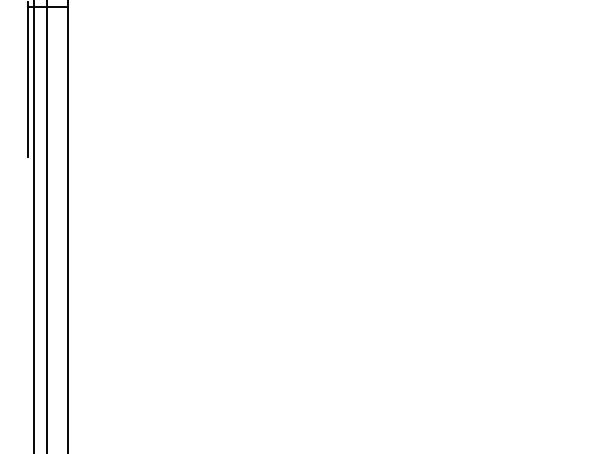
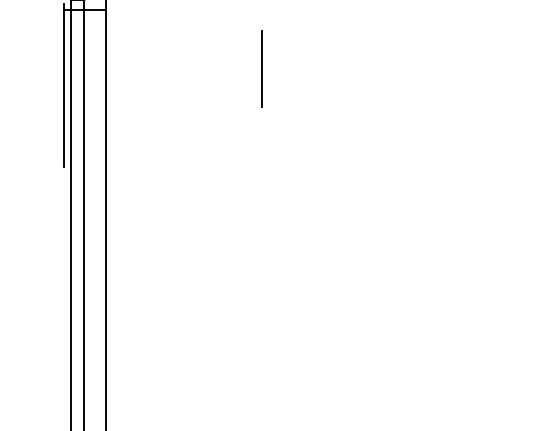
line: (216, 63) -> (262, 68), added

